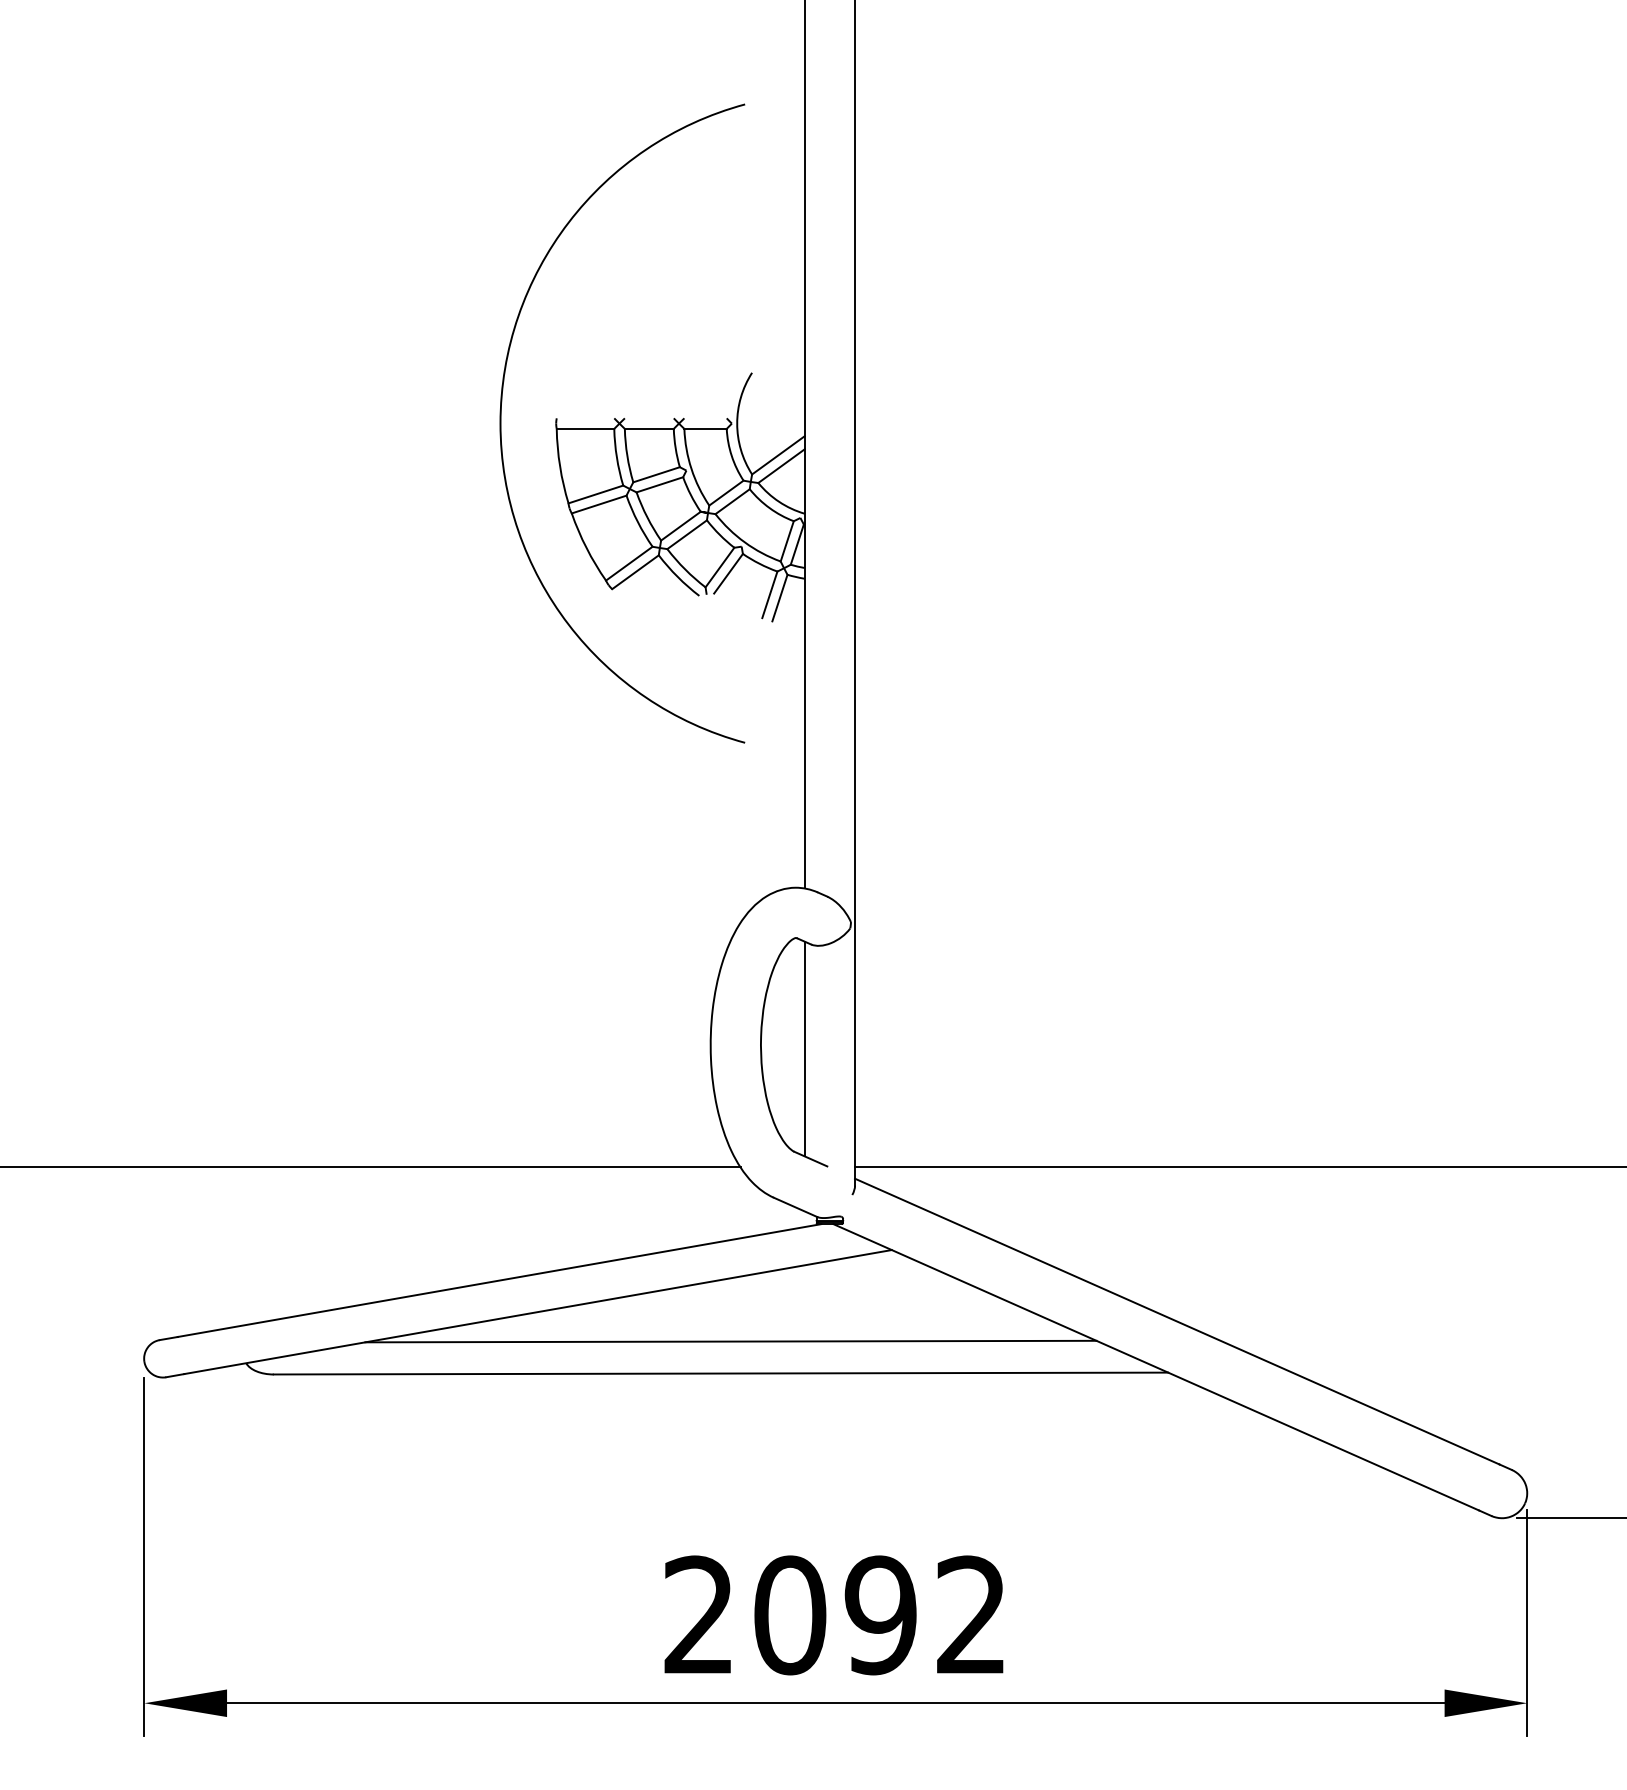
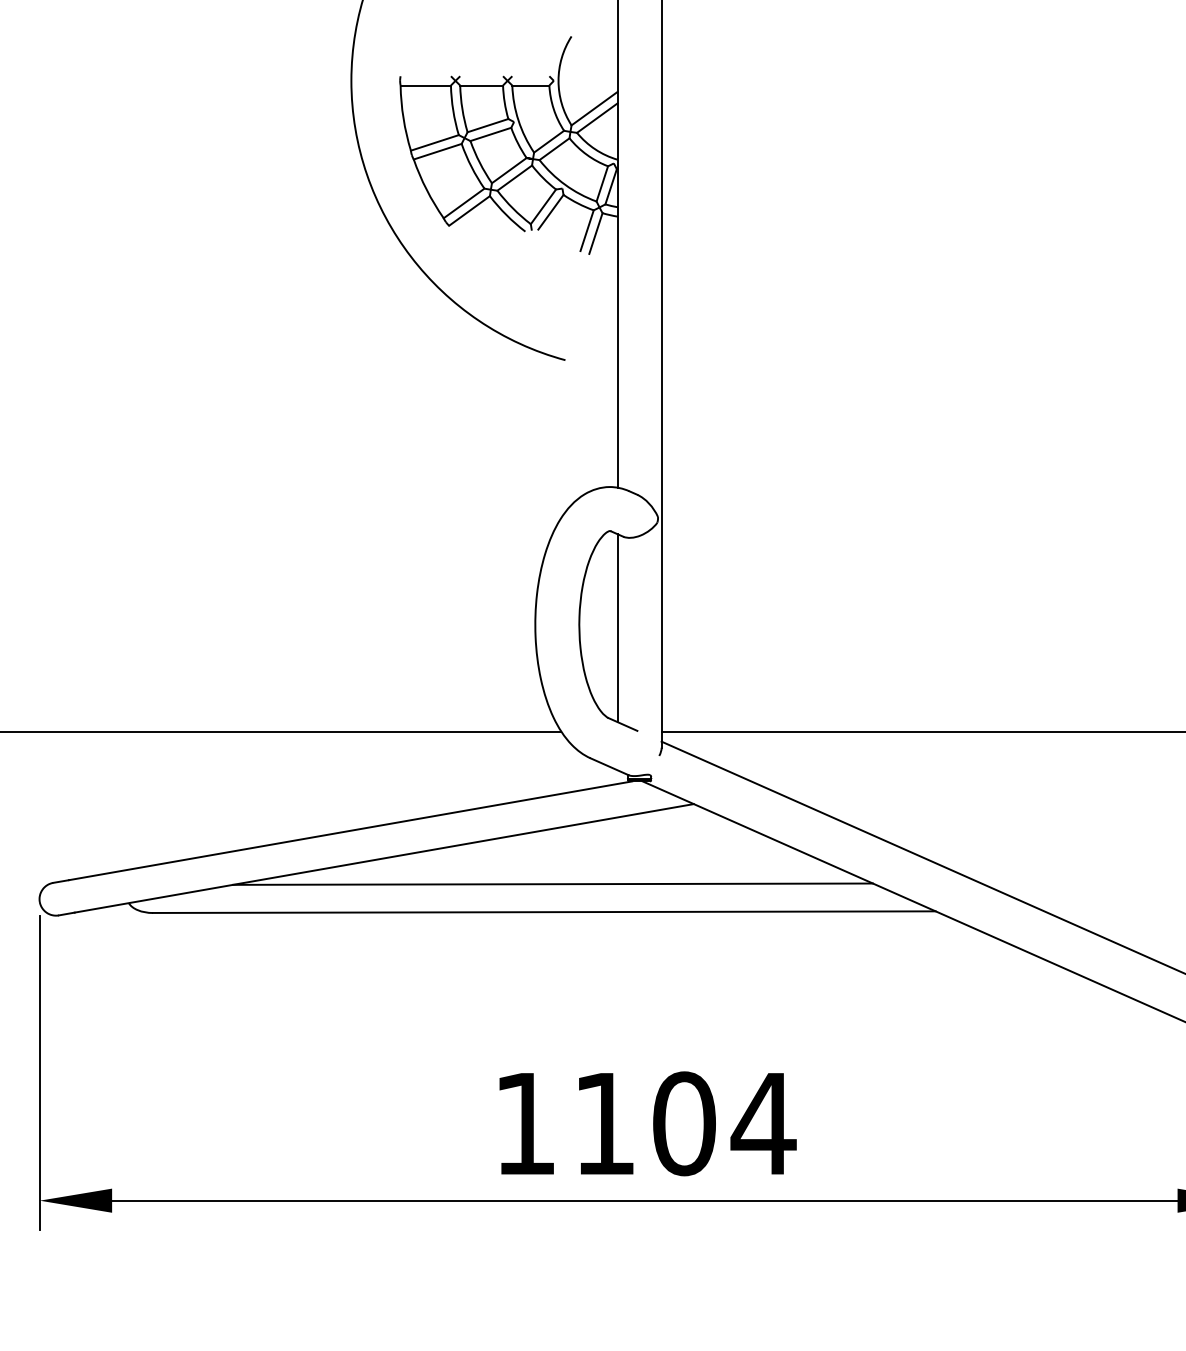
text: (836, 1615) -> (645, 1123), 2092 -> 1104

